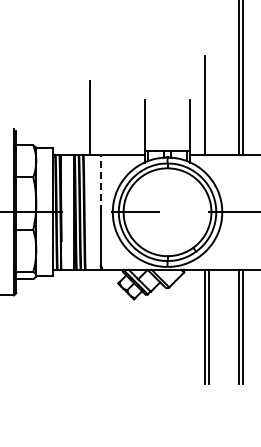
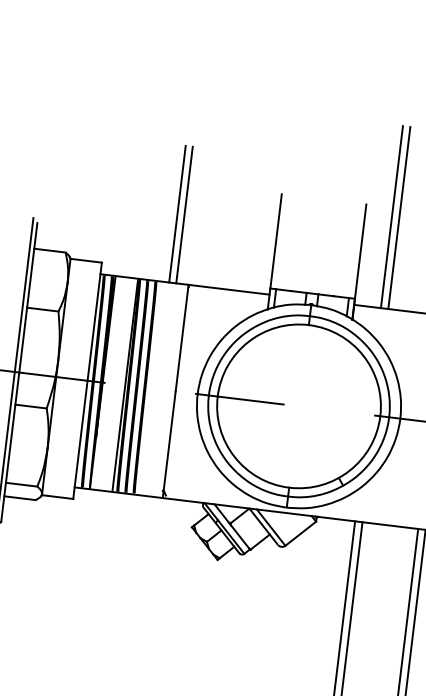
line: (208, 105) -> (398, 217), added
line: (94, 117) -> (185, 214), added
line: (100, 183) -> (181, 338), dashed -> solid

